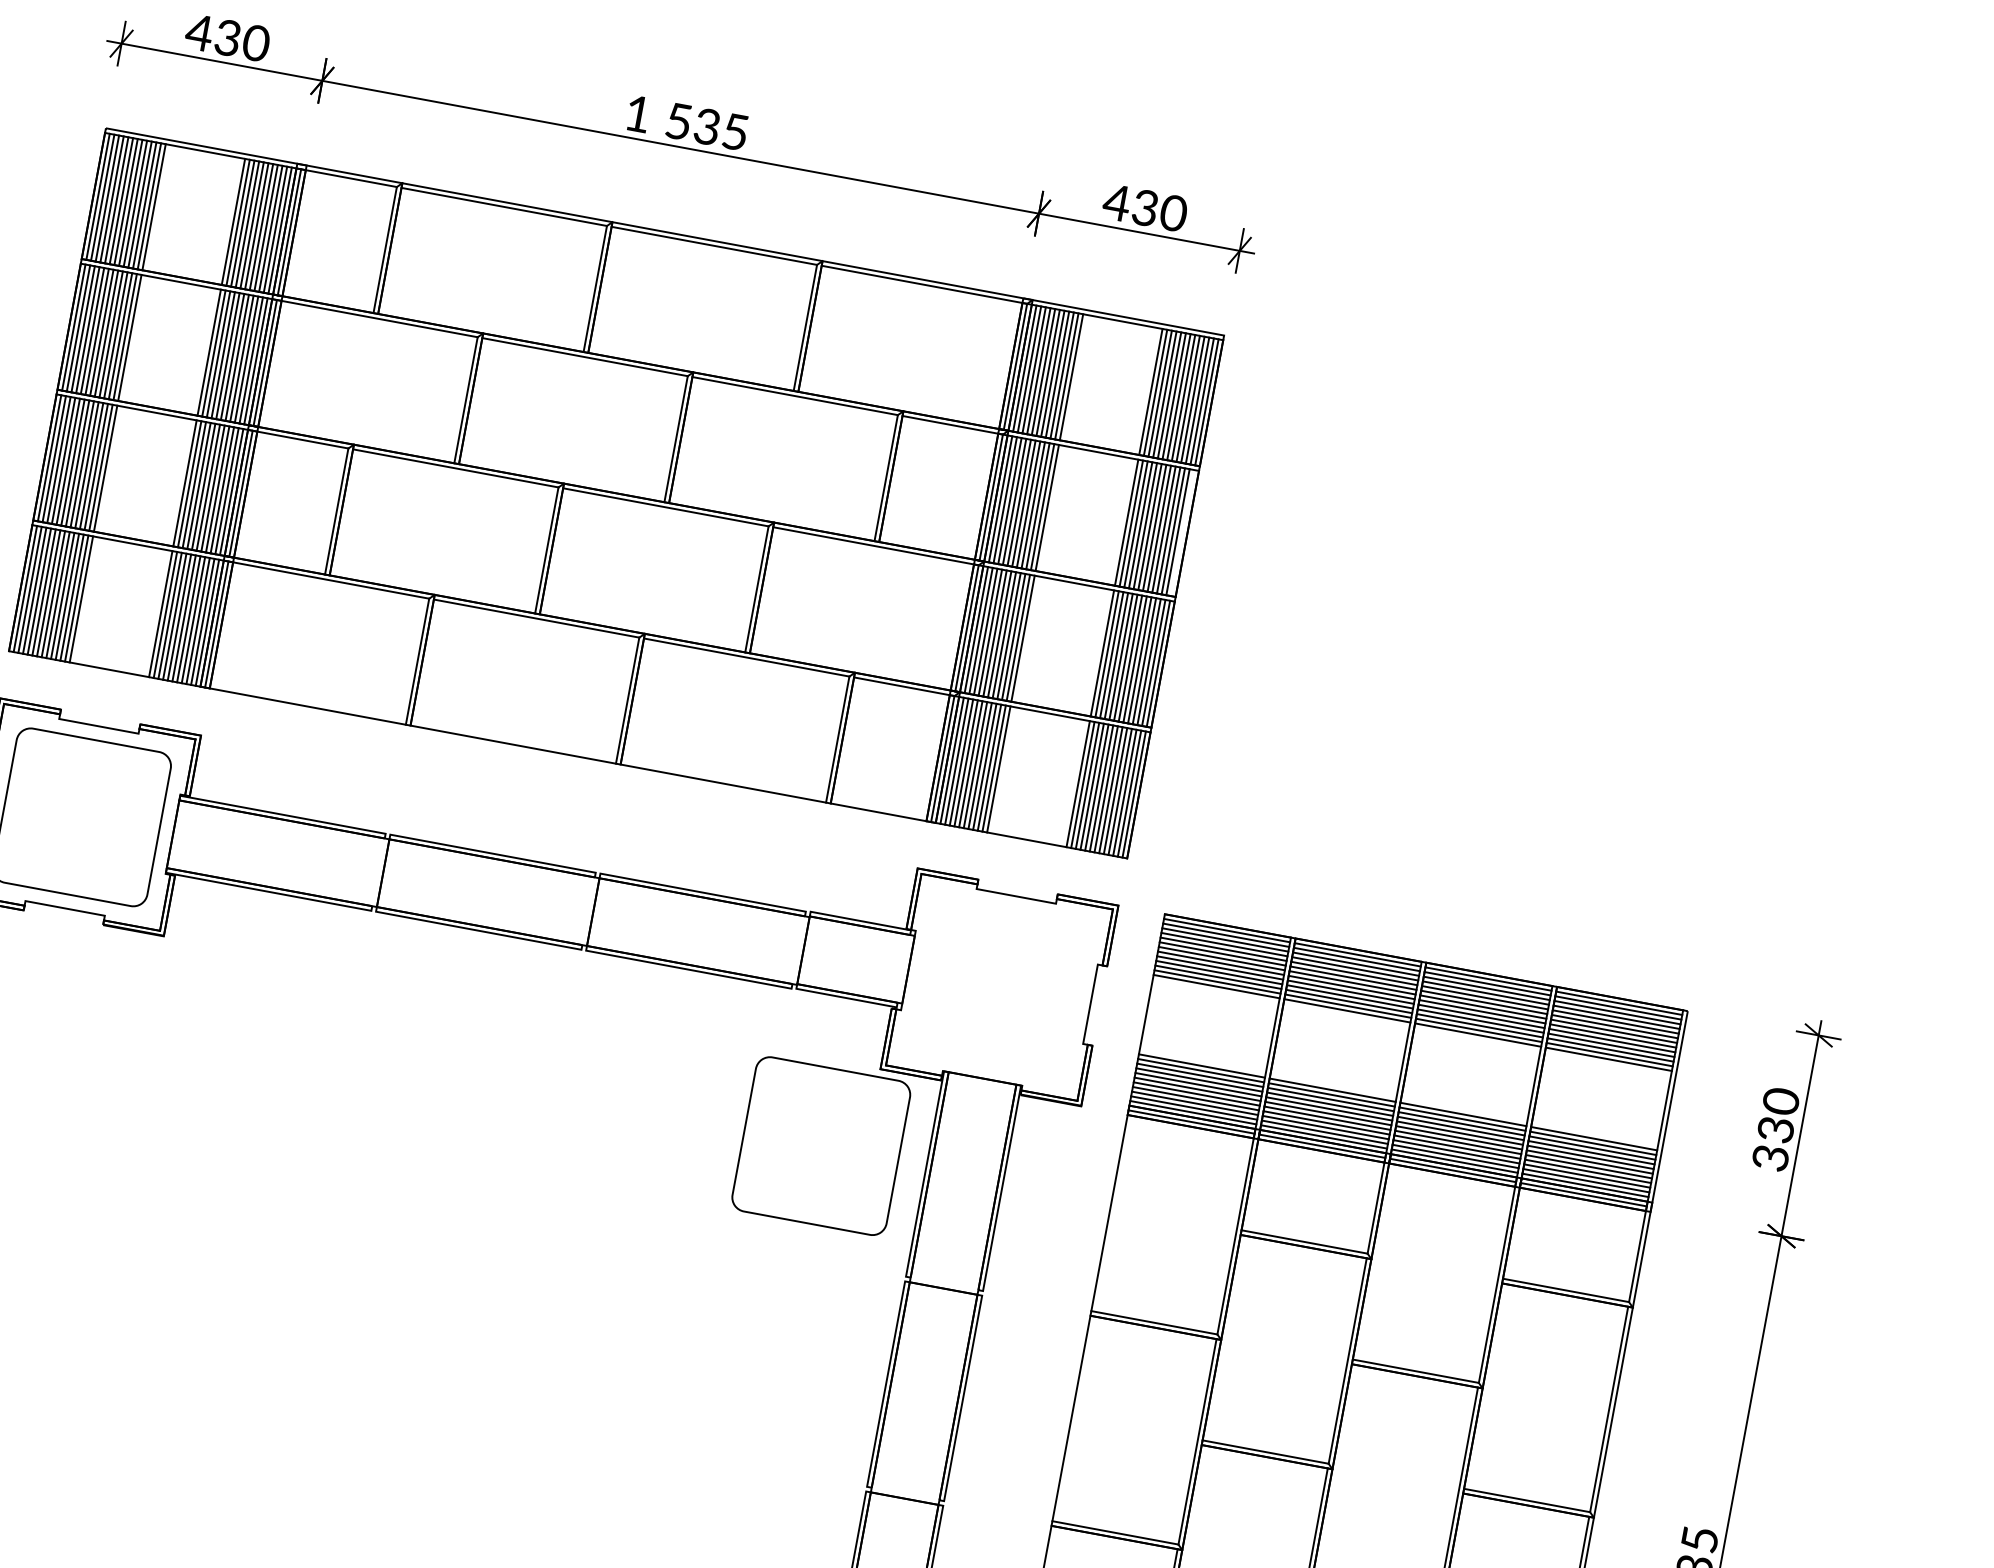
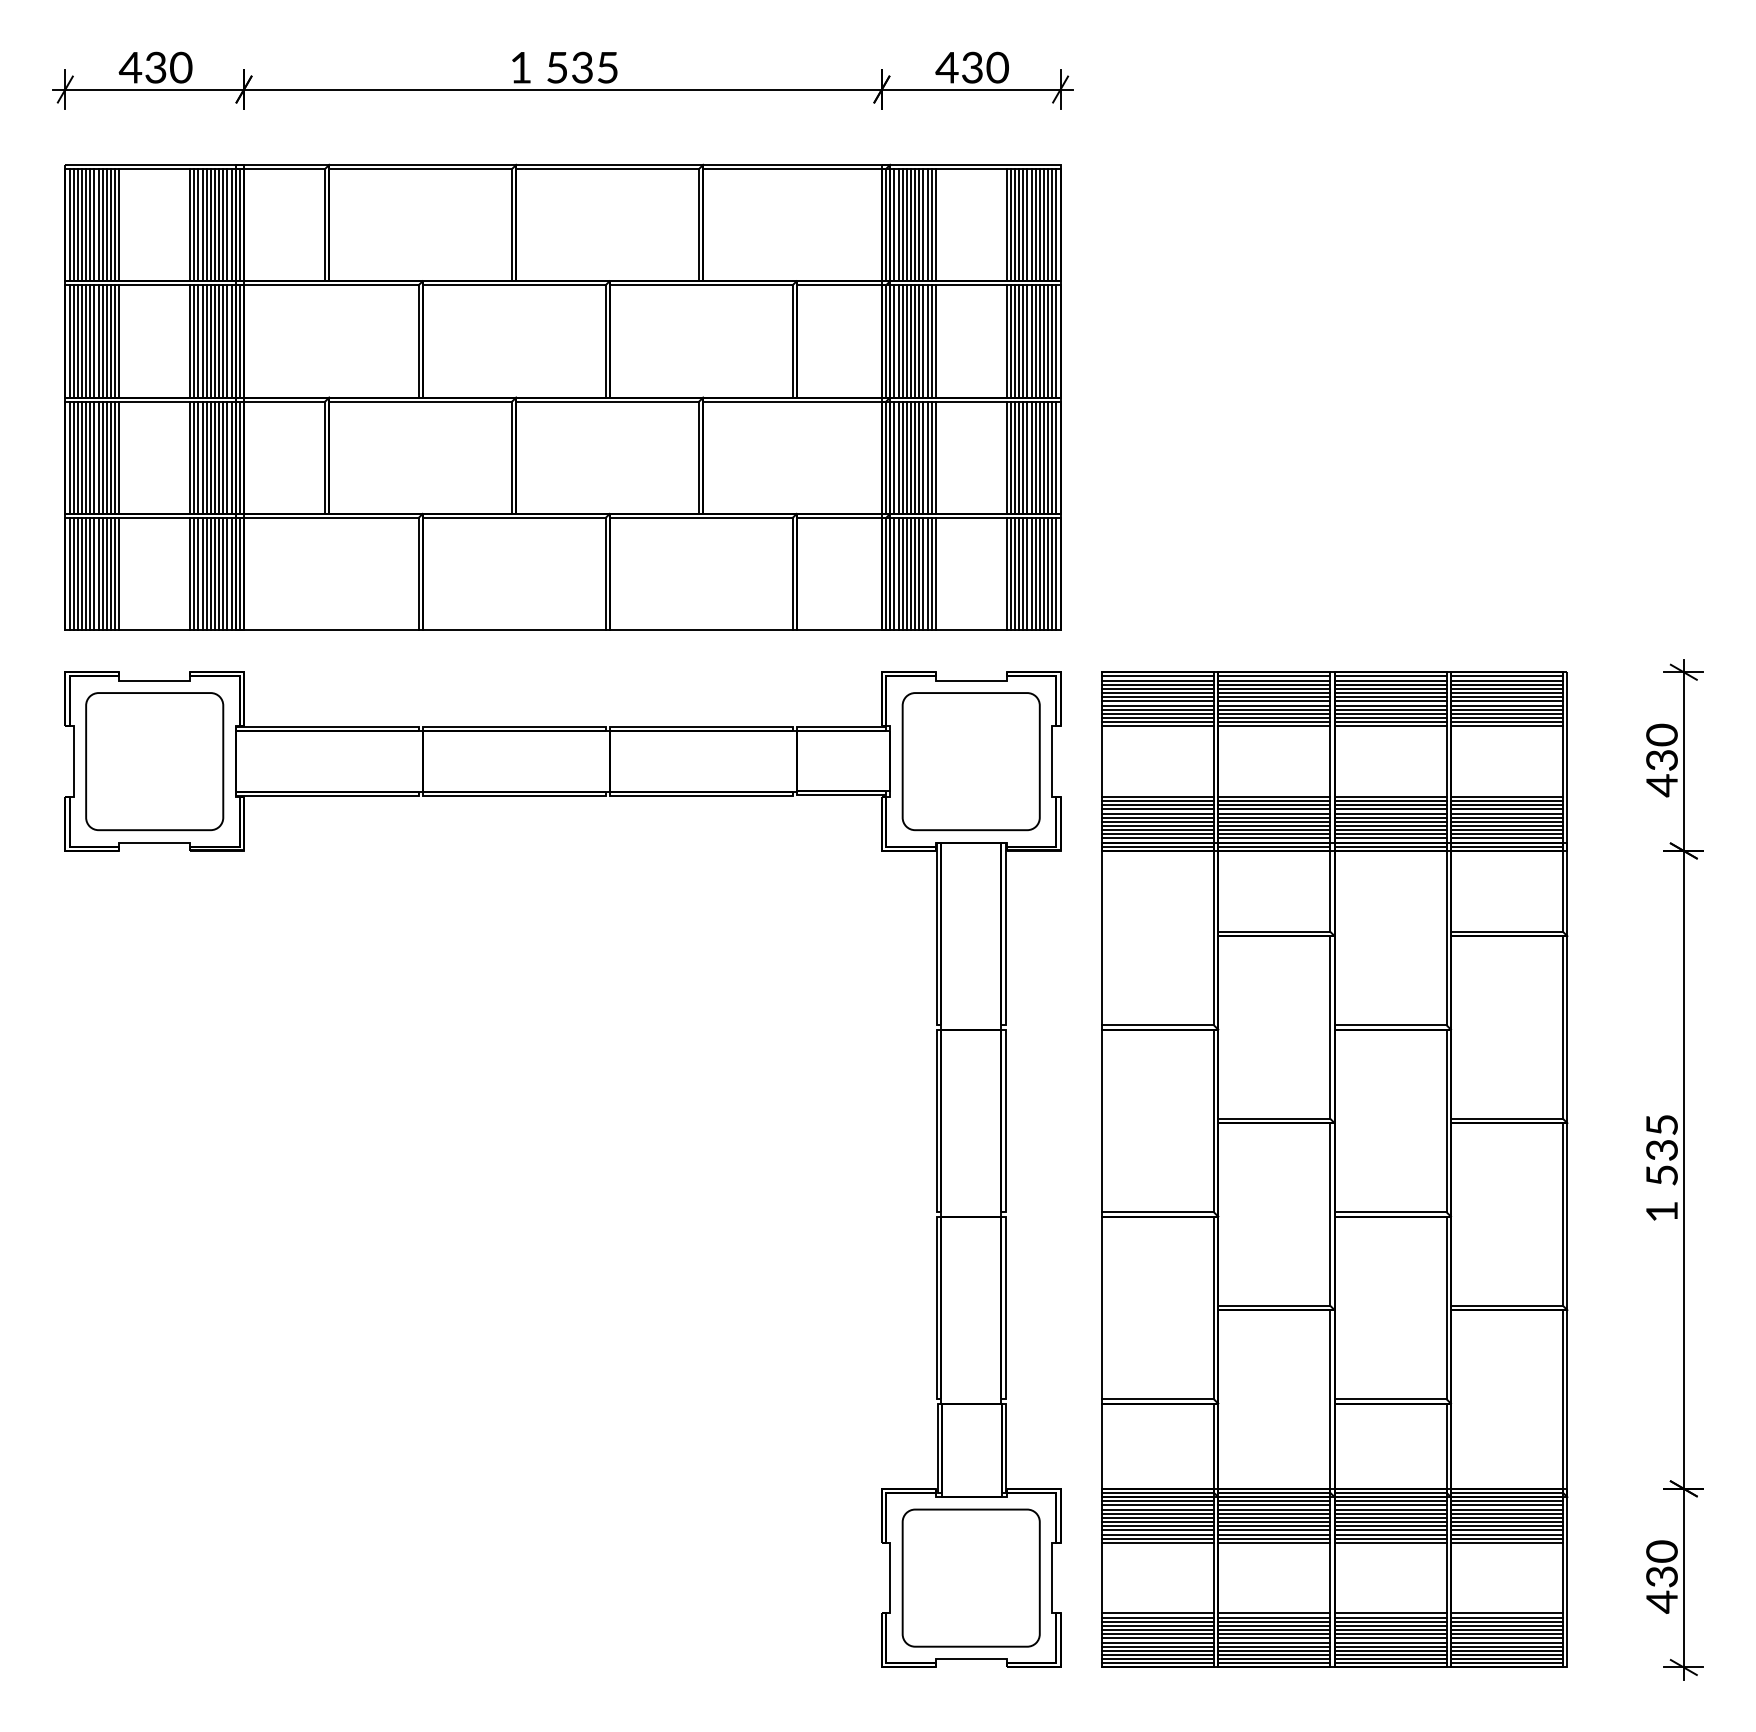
line: (1182, 533) -> (1056, 341), added
part: (820, 1145) -> (970, 761), moved
text: (1770, 1157) -> (1661, 785), 330 -> 430

